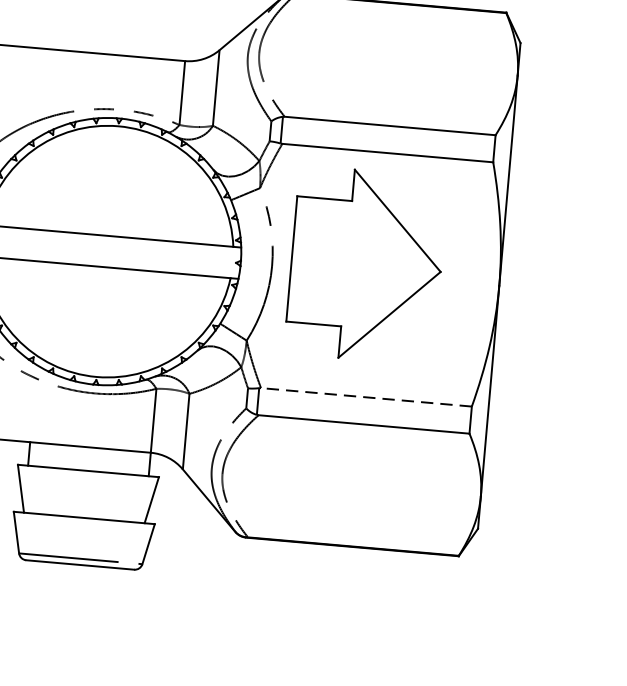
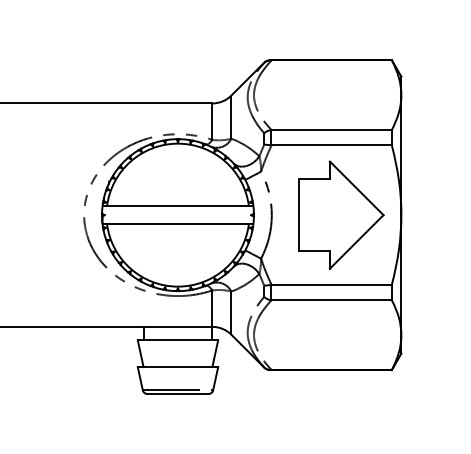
part: (367, 264) -> (341, 214), moved
line: (366, 396) -> (331, 284), dashed -> solid

